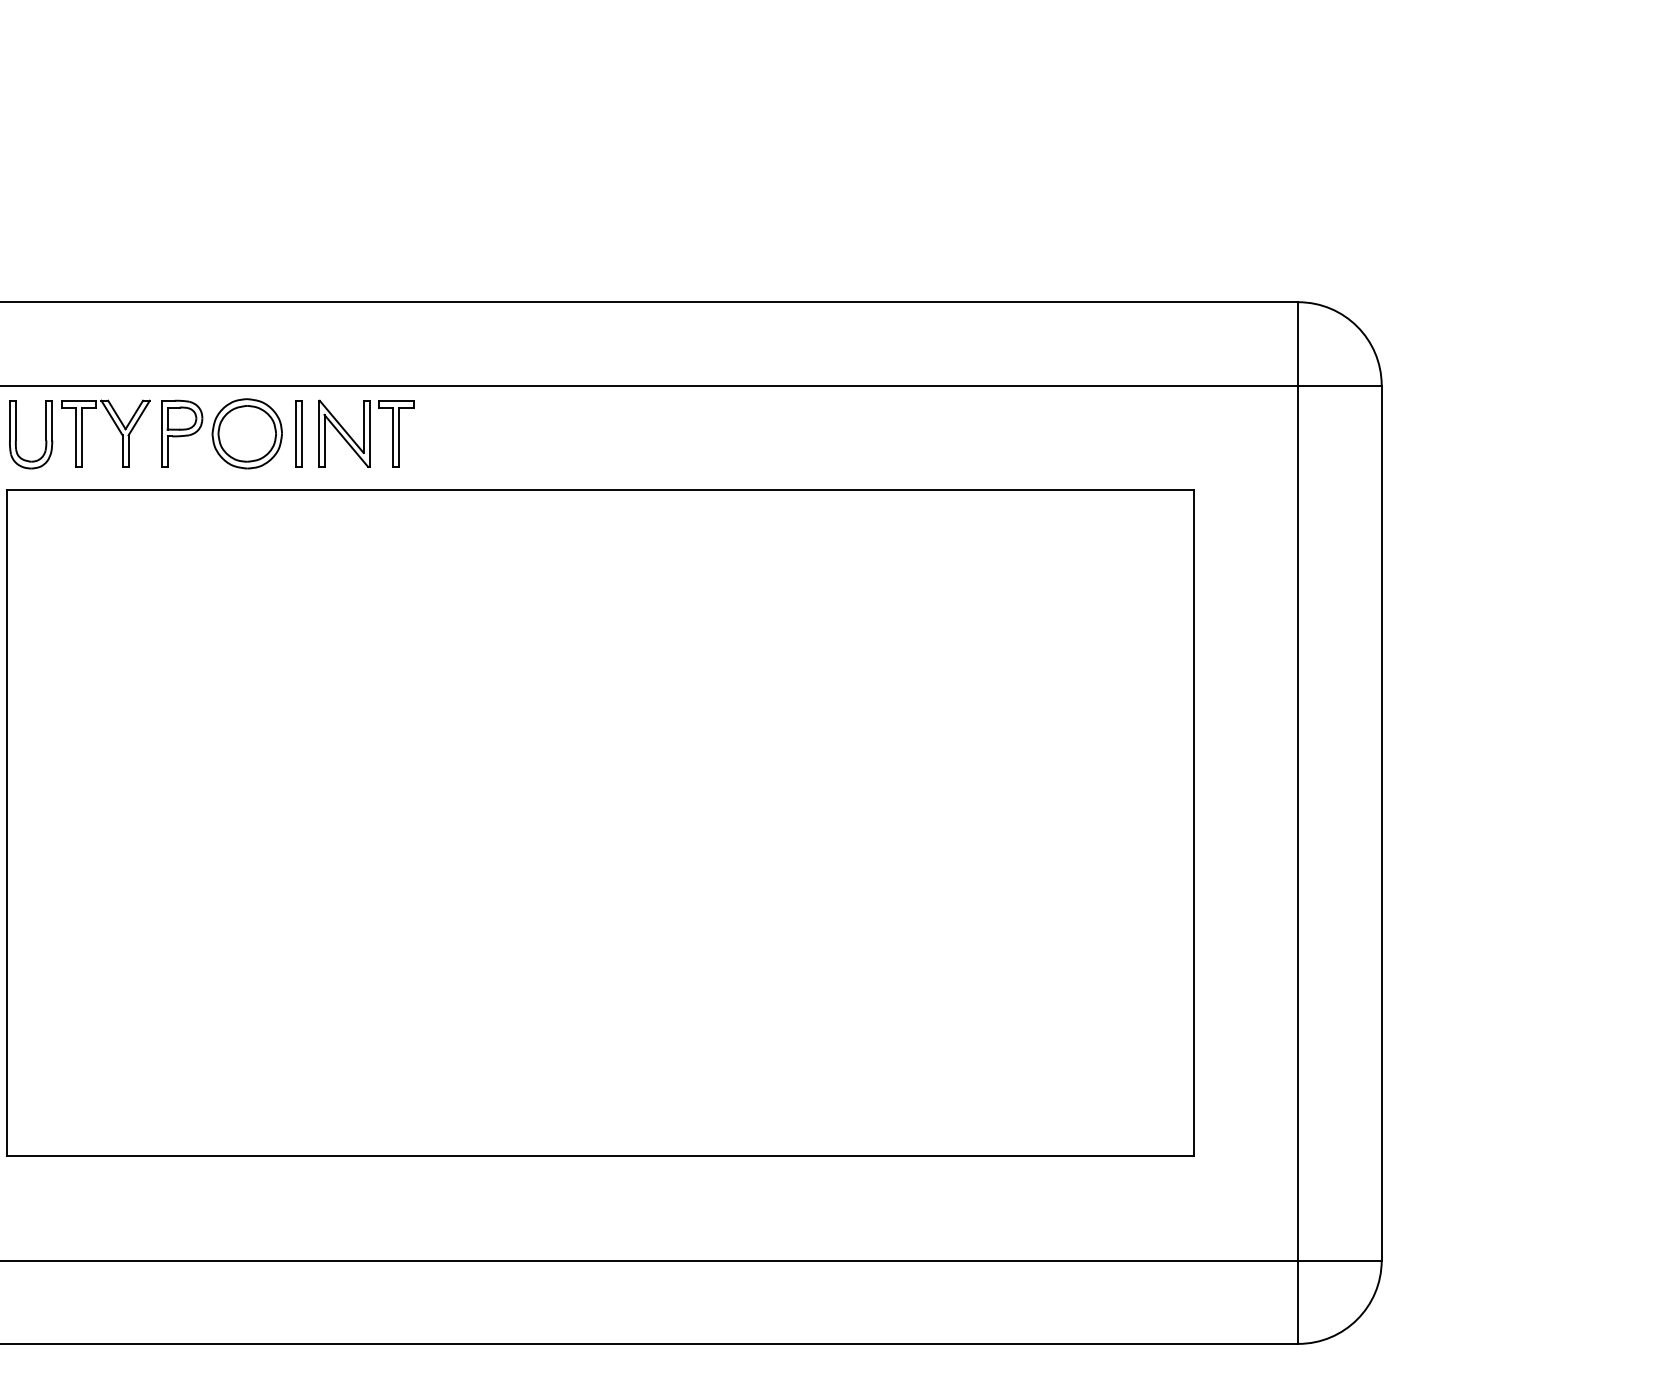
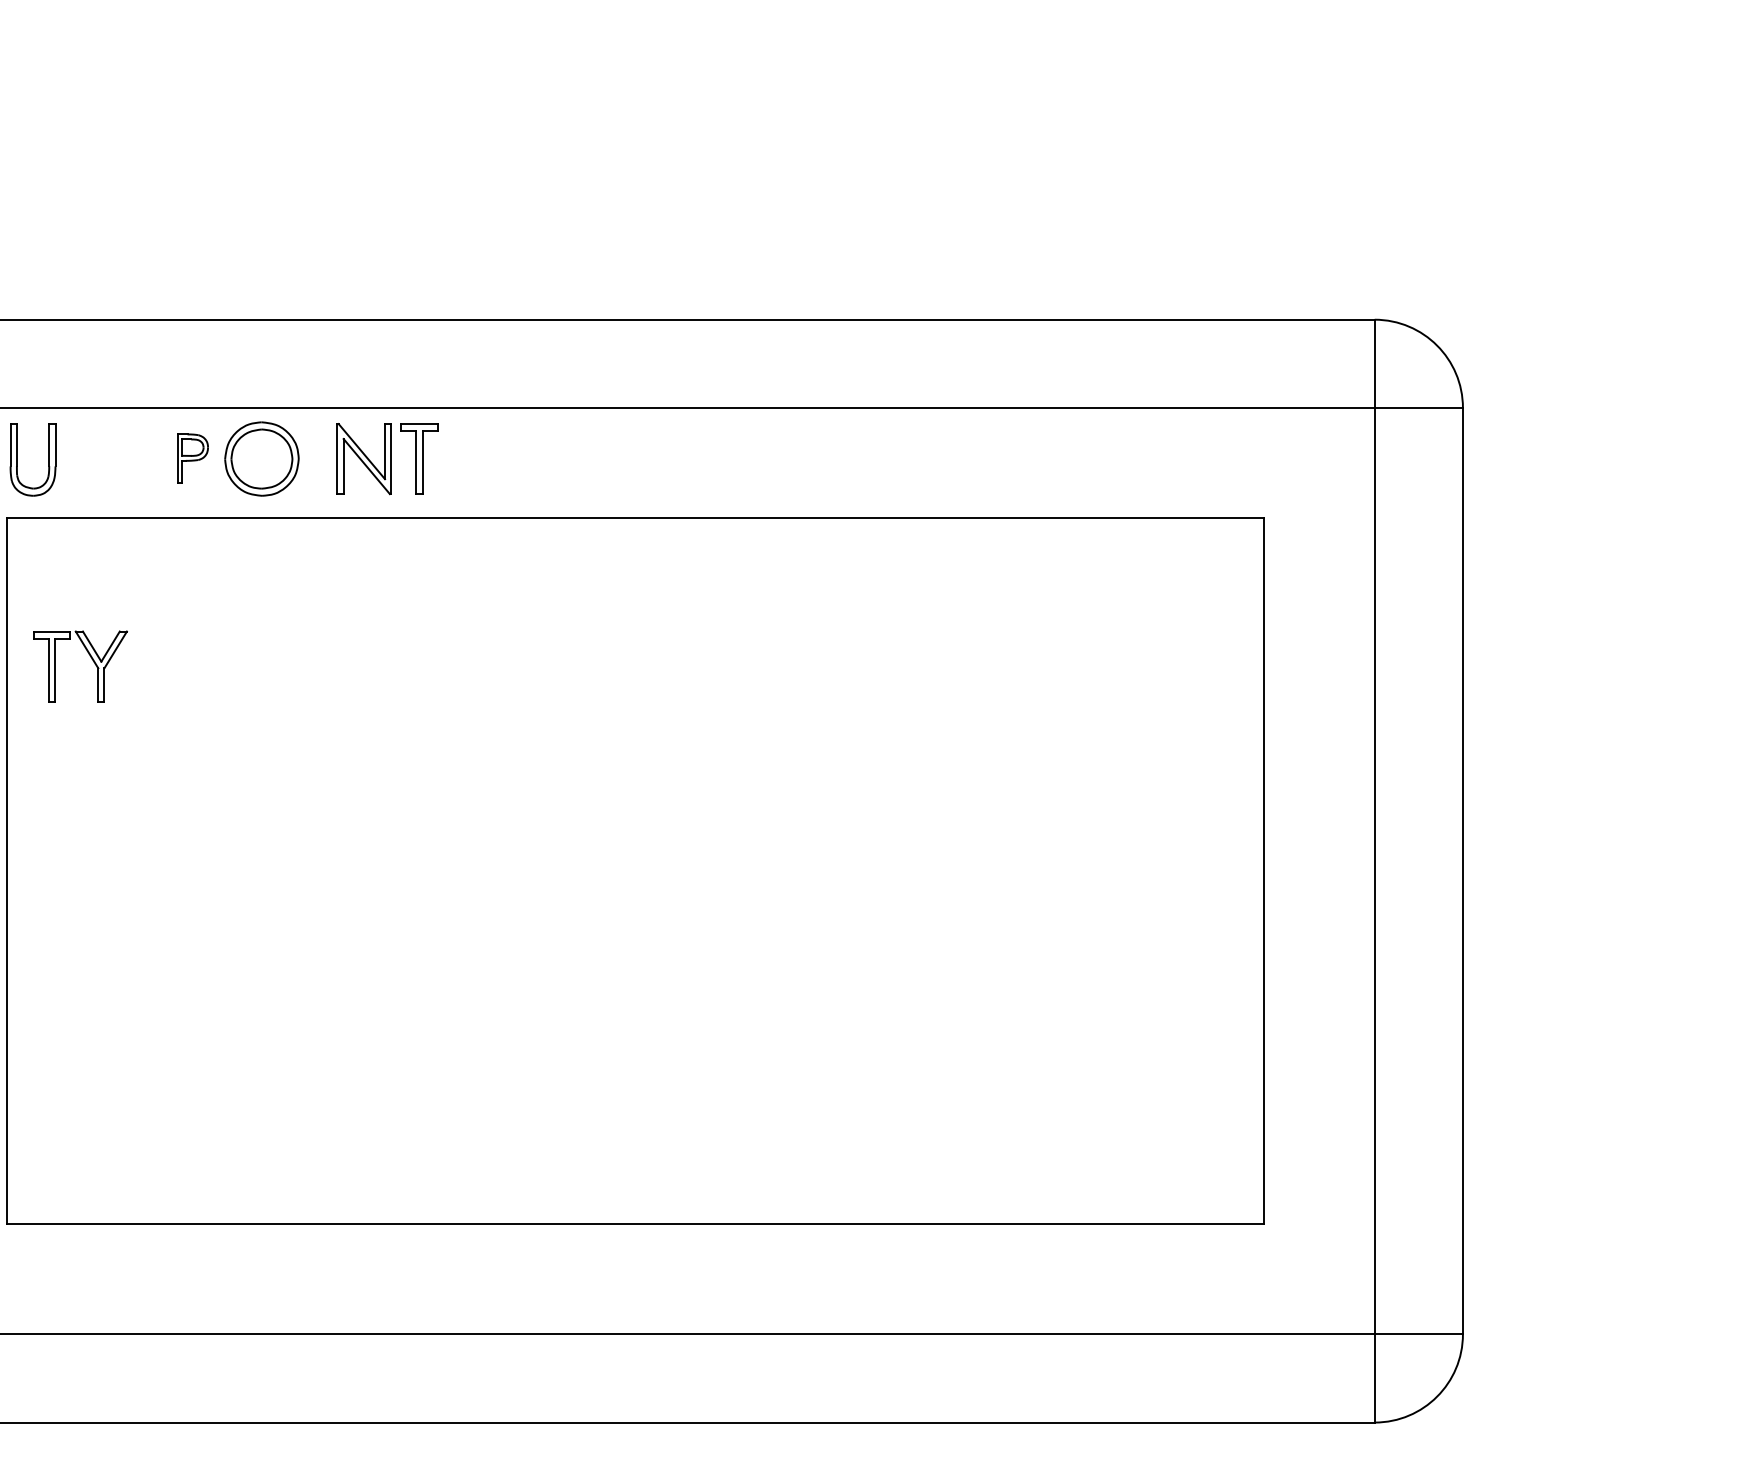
part: (116, 427) -> (91, 659), moved
part: (182, 433) -> (193, 458), size x0.7
part: (298, 433) -> (316, 458), removed

